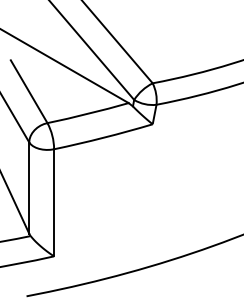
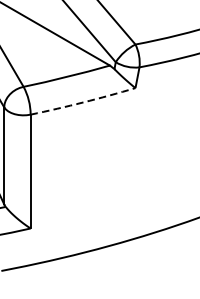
arc: (103, 137) -> (83, 102), solid -> dashed

